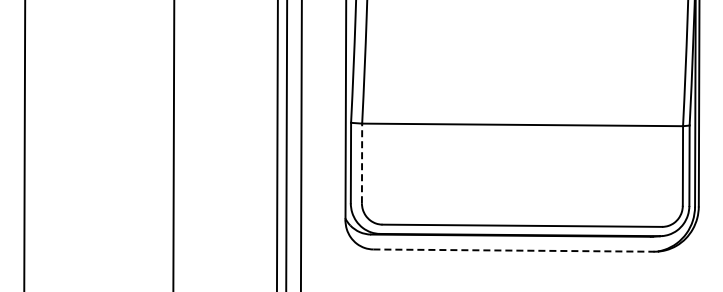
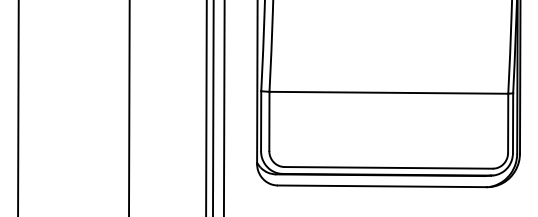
line: (362, 163) -> (269, 121), dashed -> solid
line: (513, 250) -> (382, 186), dashed -> solid

